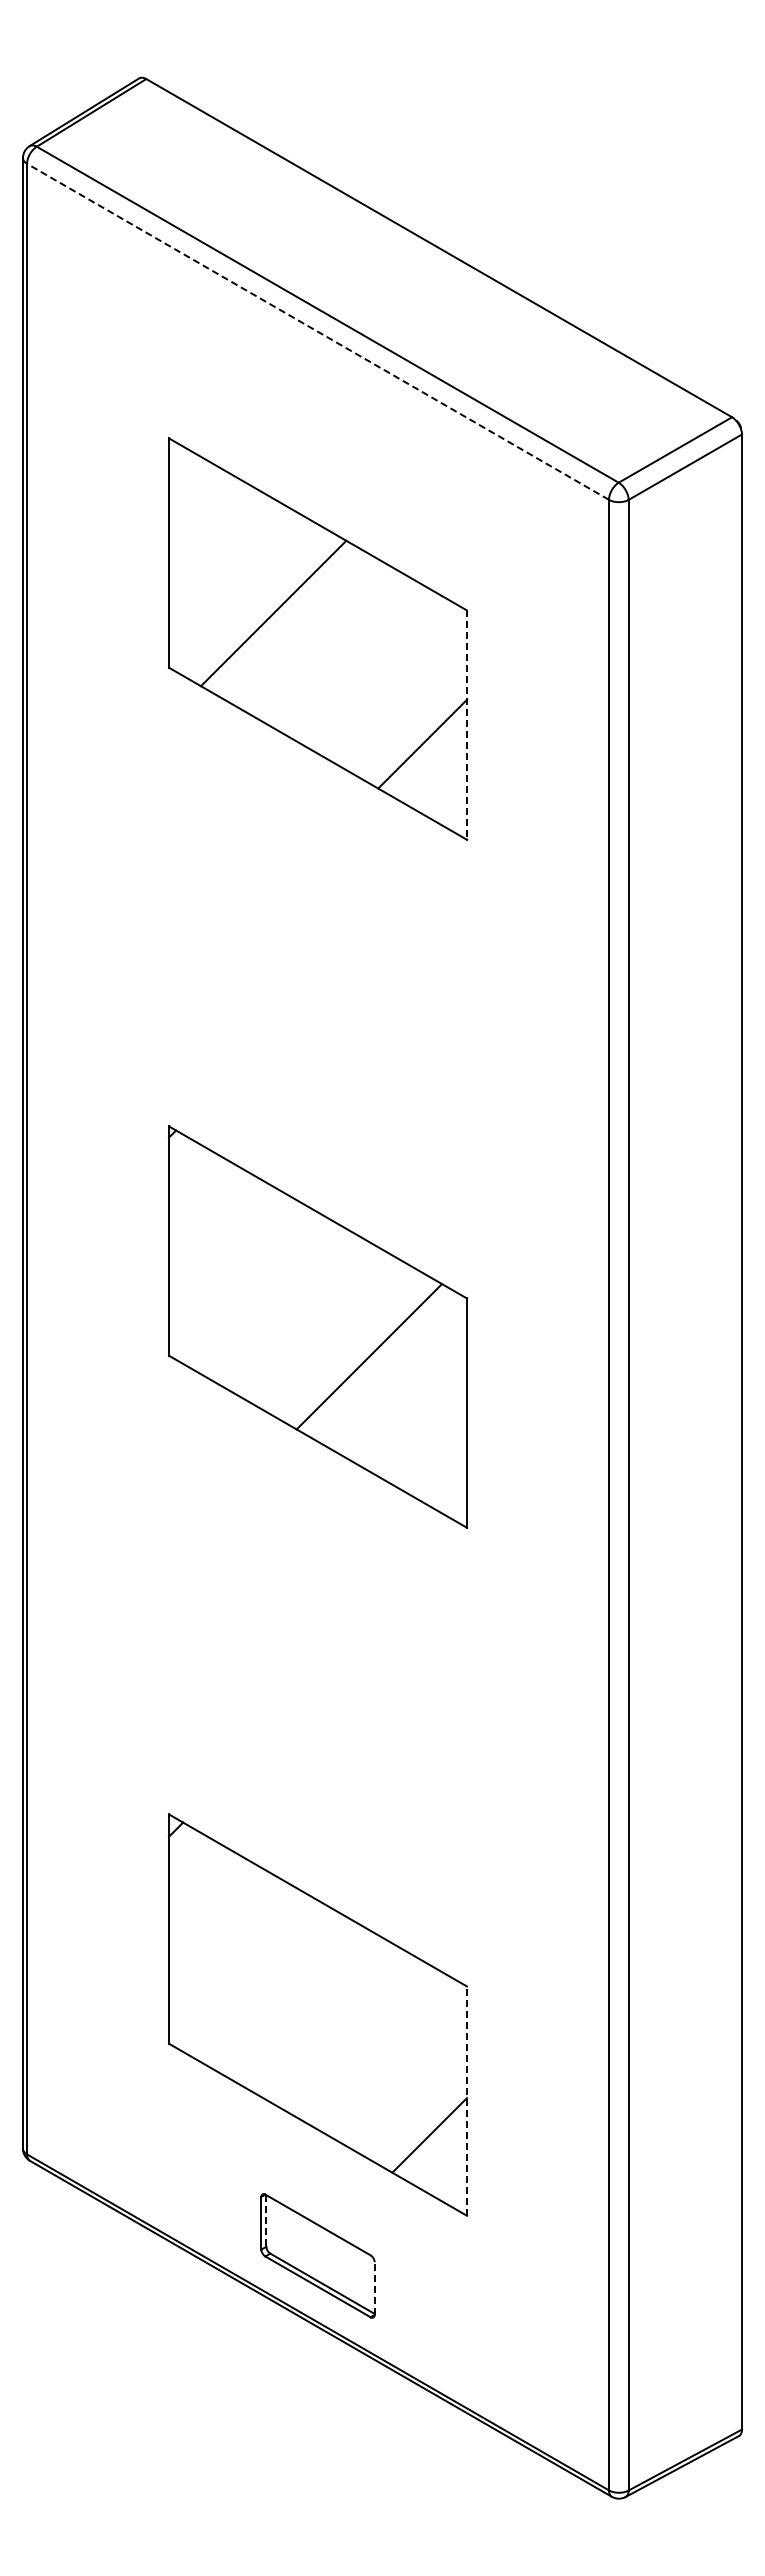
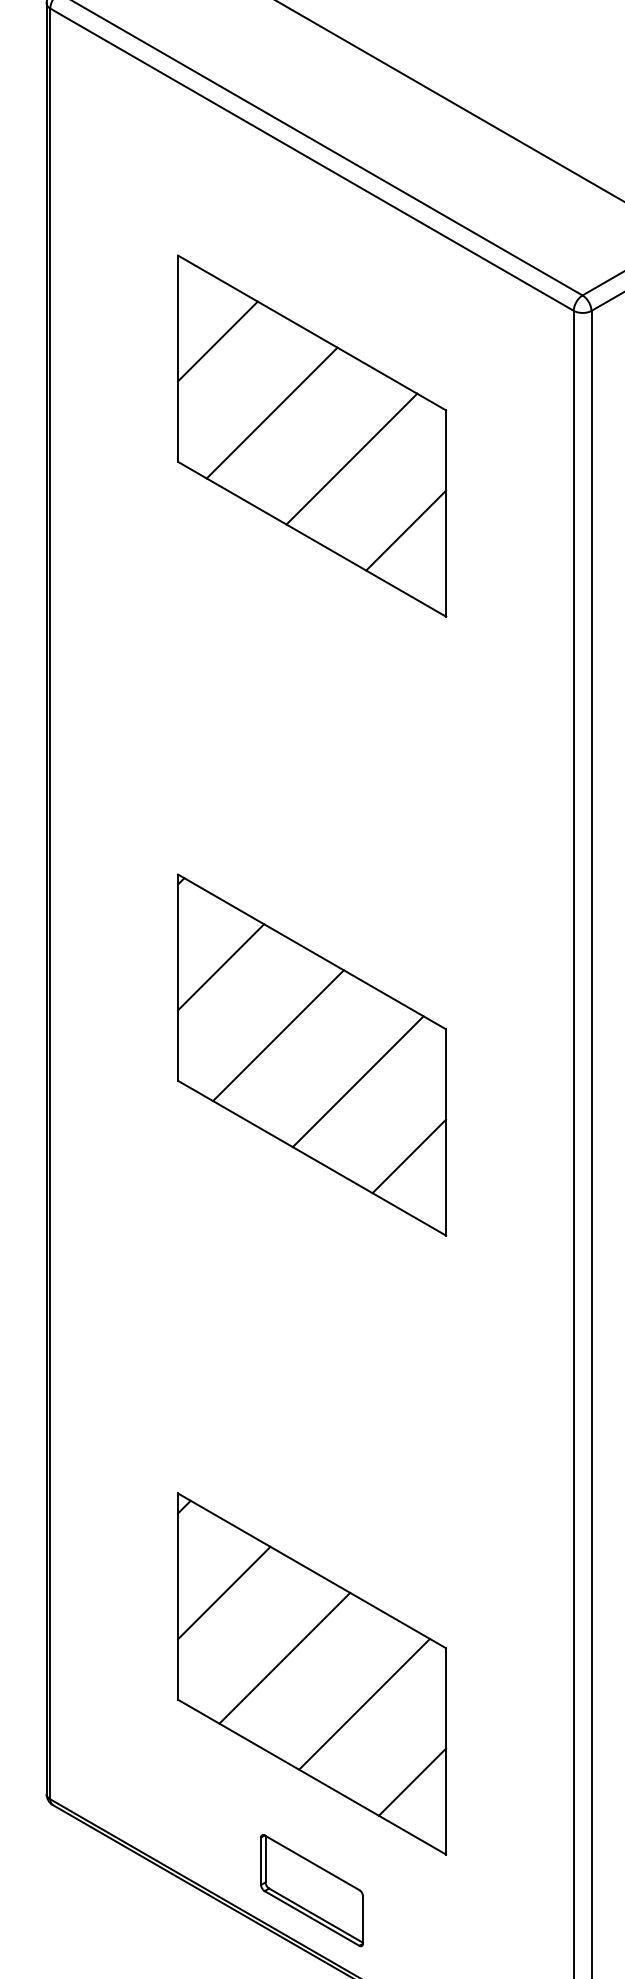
line: (318, 331) -> (312, 159), dashed -> solid
line: (213, 533) -> (218, 341), added
line: (362, 664) -> (352, 458), added
line: (467, 725) -> (446, 513), dashed -> solid
line: (216, 1229) -> (220, 967), added
line: (280, 1305) -> (278, 1035), added
line: (426, 1439) -> (409, 1156), added
line: (220, 1924) -> (224, 1592), added
line: (287, 1997) -> (284, 1658), added
line: (376, 2048) -> (364, 1704), added
line: (467, 2101) -> (446, 1751), dashed -> solid
line: (266, 2220) -> (265, 1858), dashed -> solid
line: (374, 2288) -> (362, 1919), dashed -> solid

